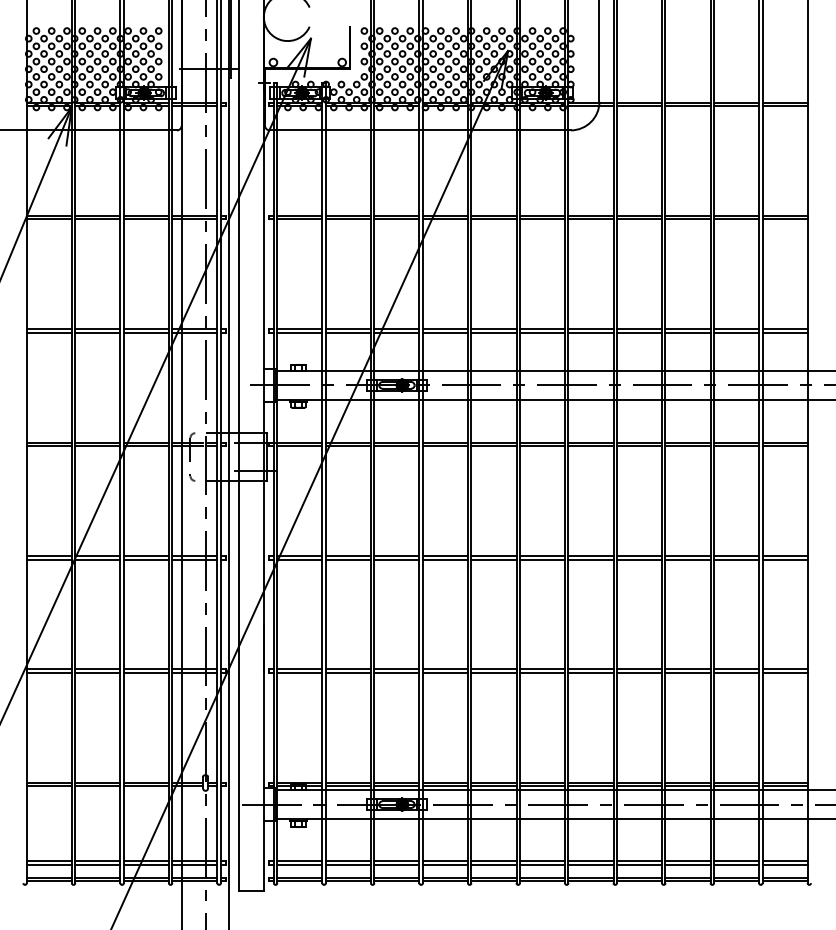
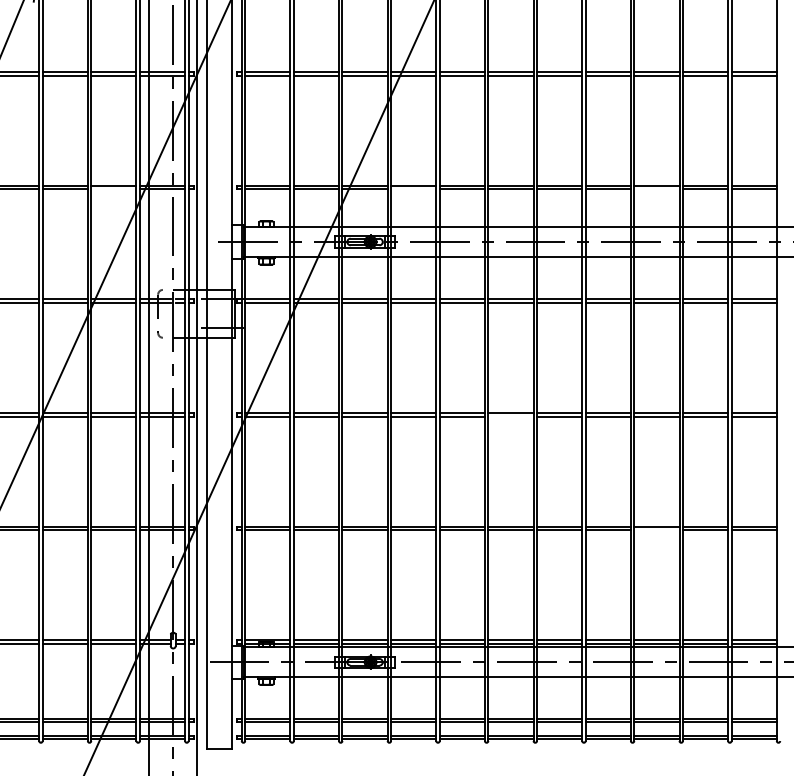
line: (145, 332) -> (113, 188), removed
line: (444, 332) -> (412, 188), removed
line: (687, 332) -> (656, 188), removed
line: (542, 559) -> (511, 416), removed
line: (687, 672) -> (656, 529), removed

